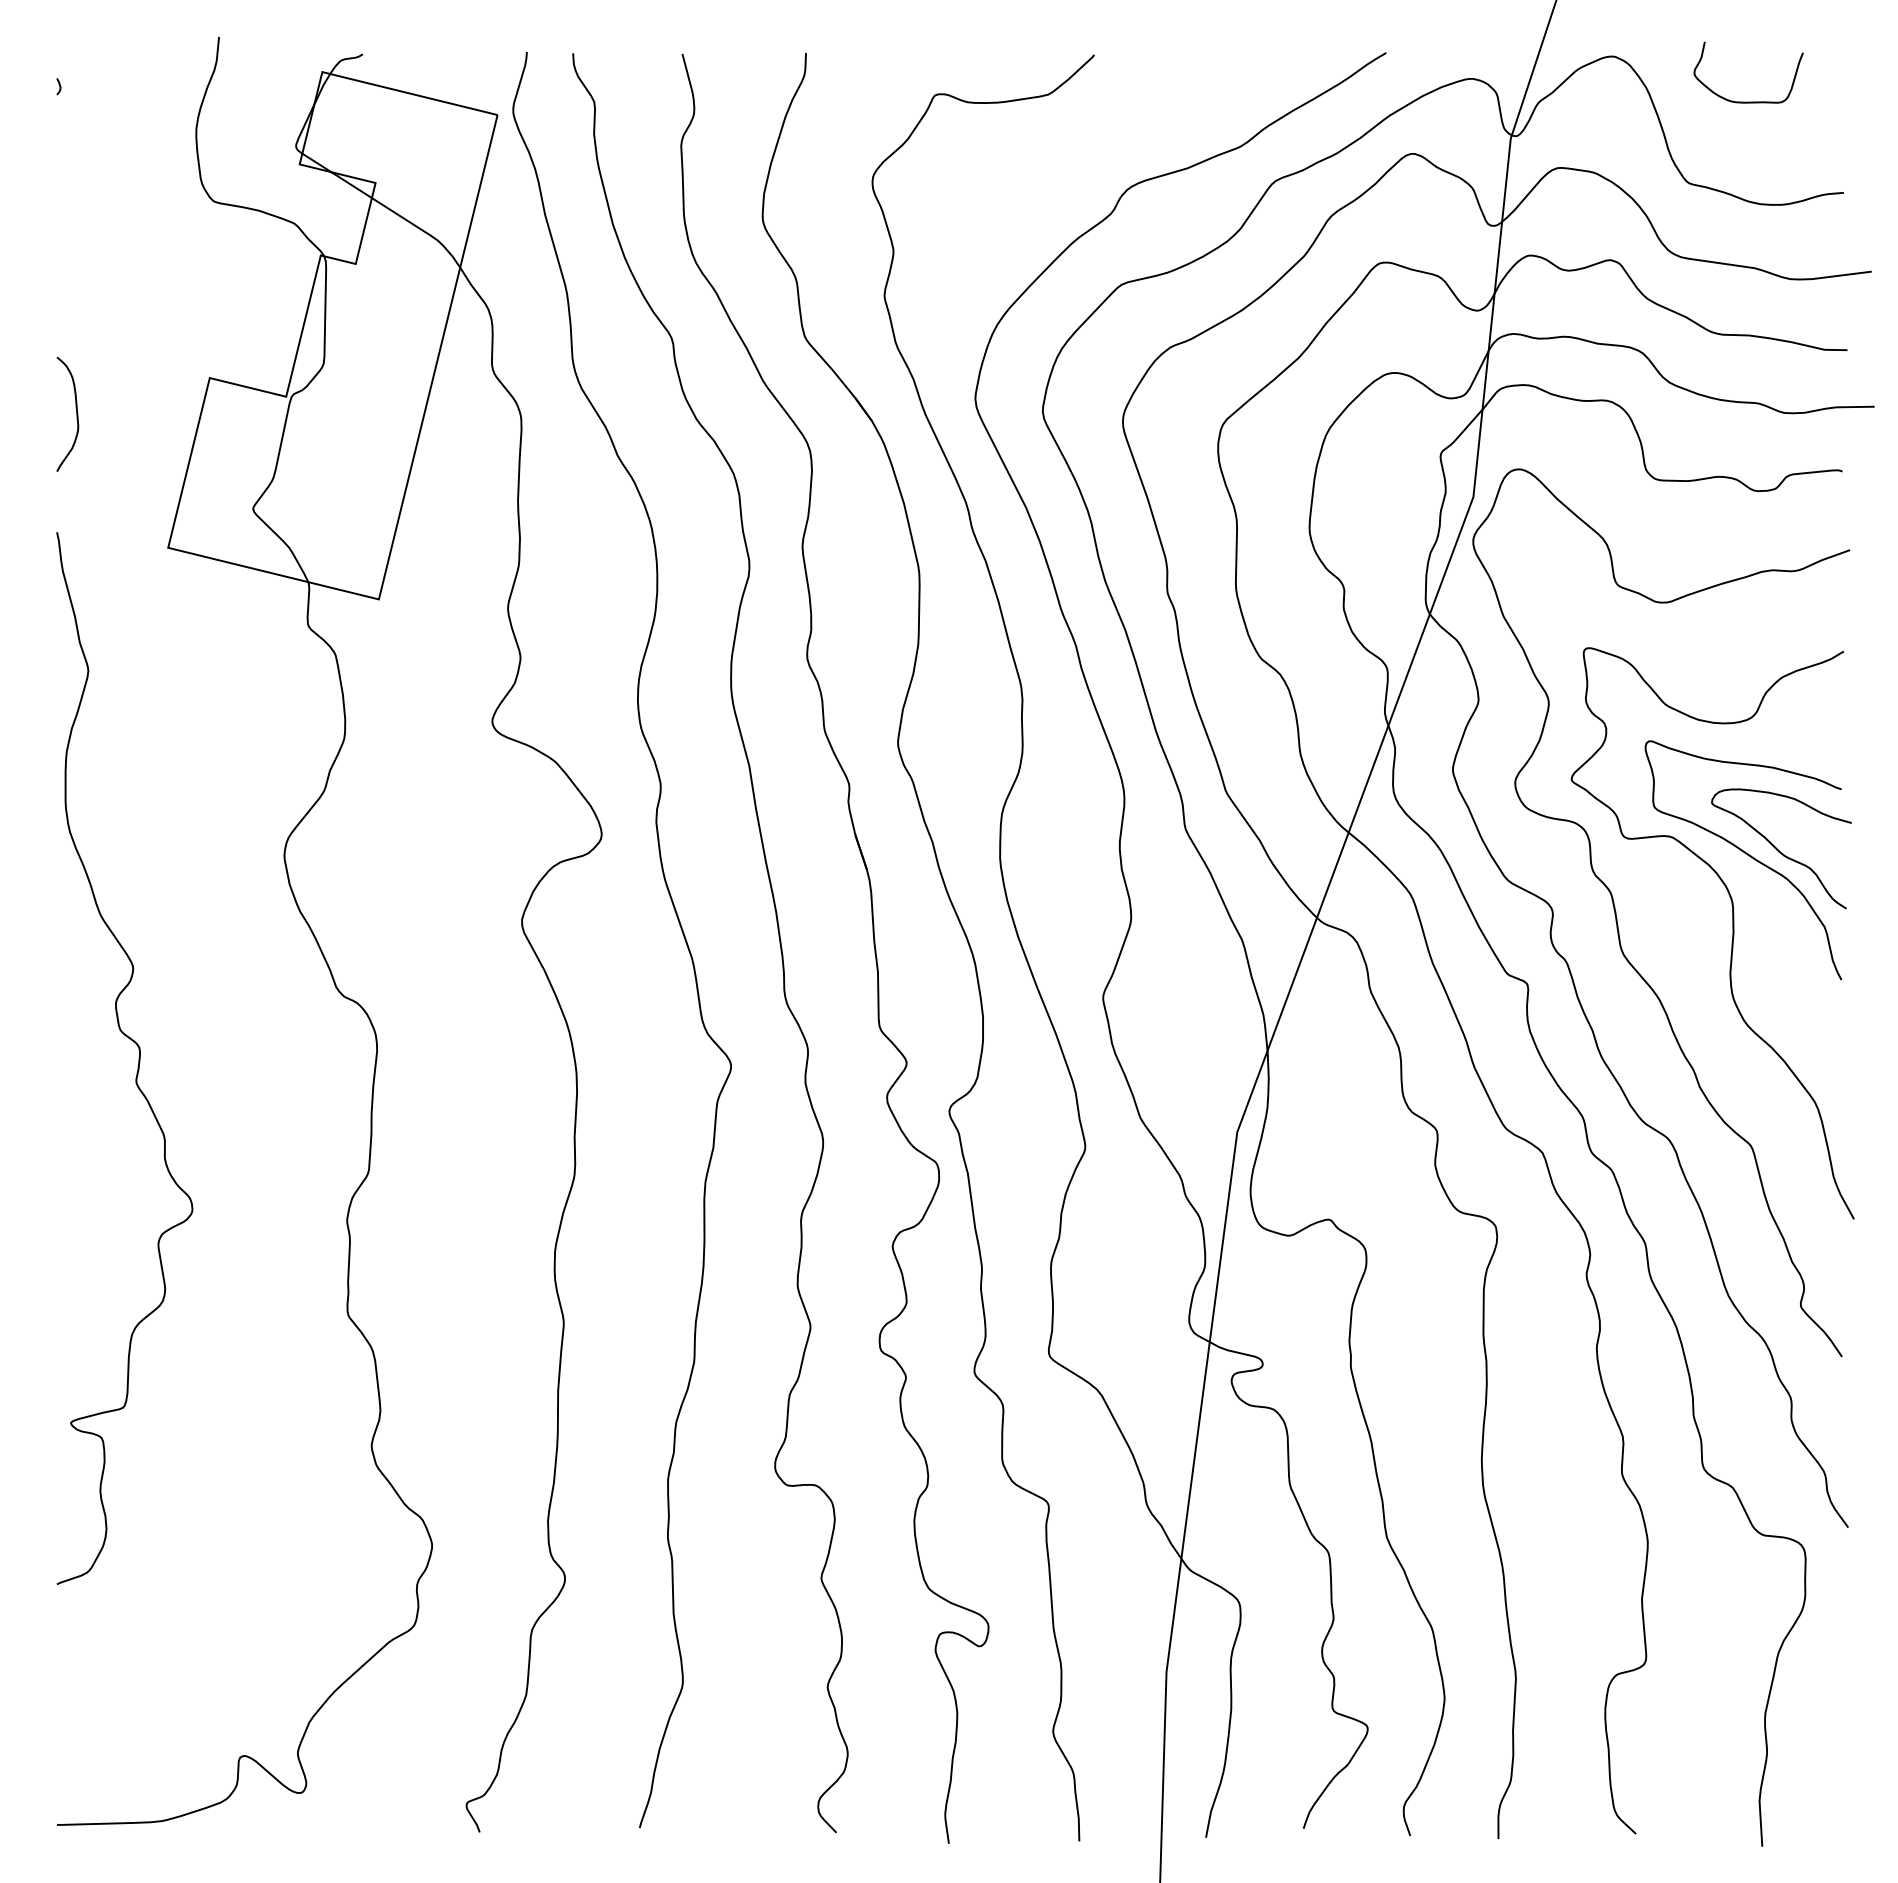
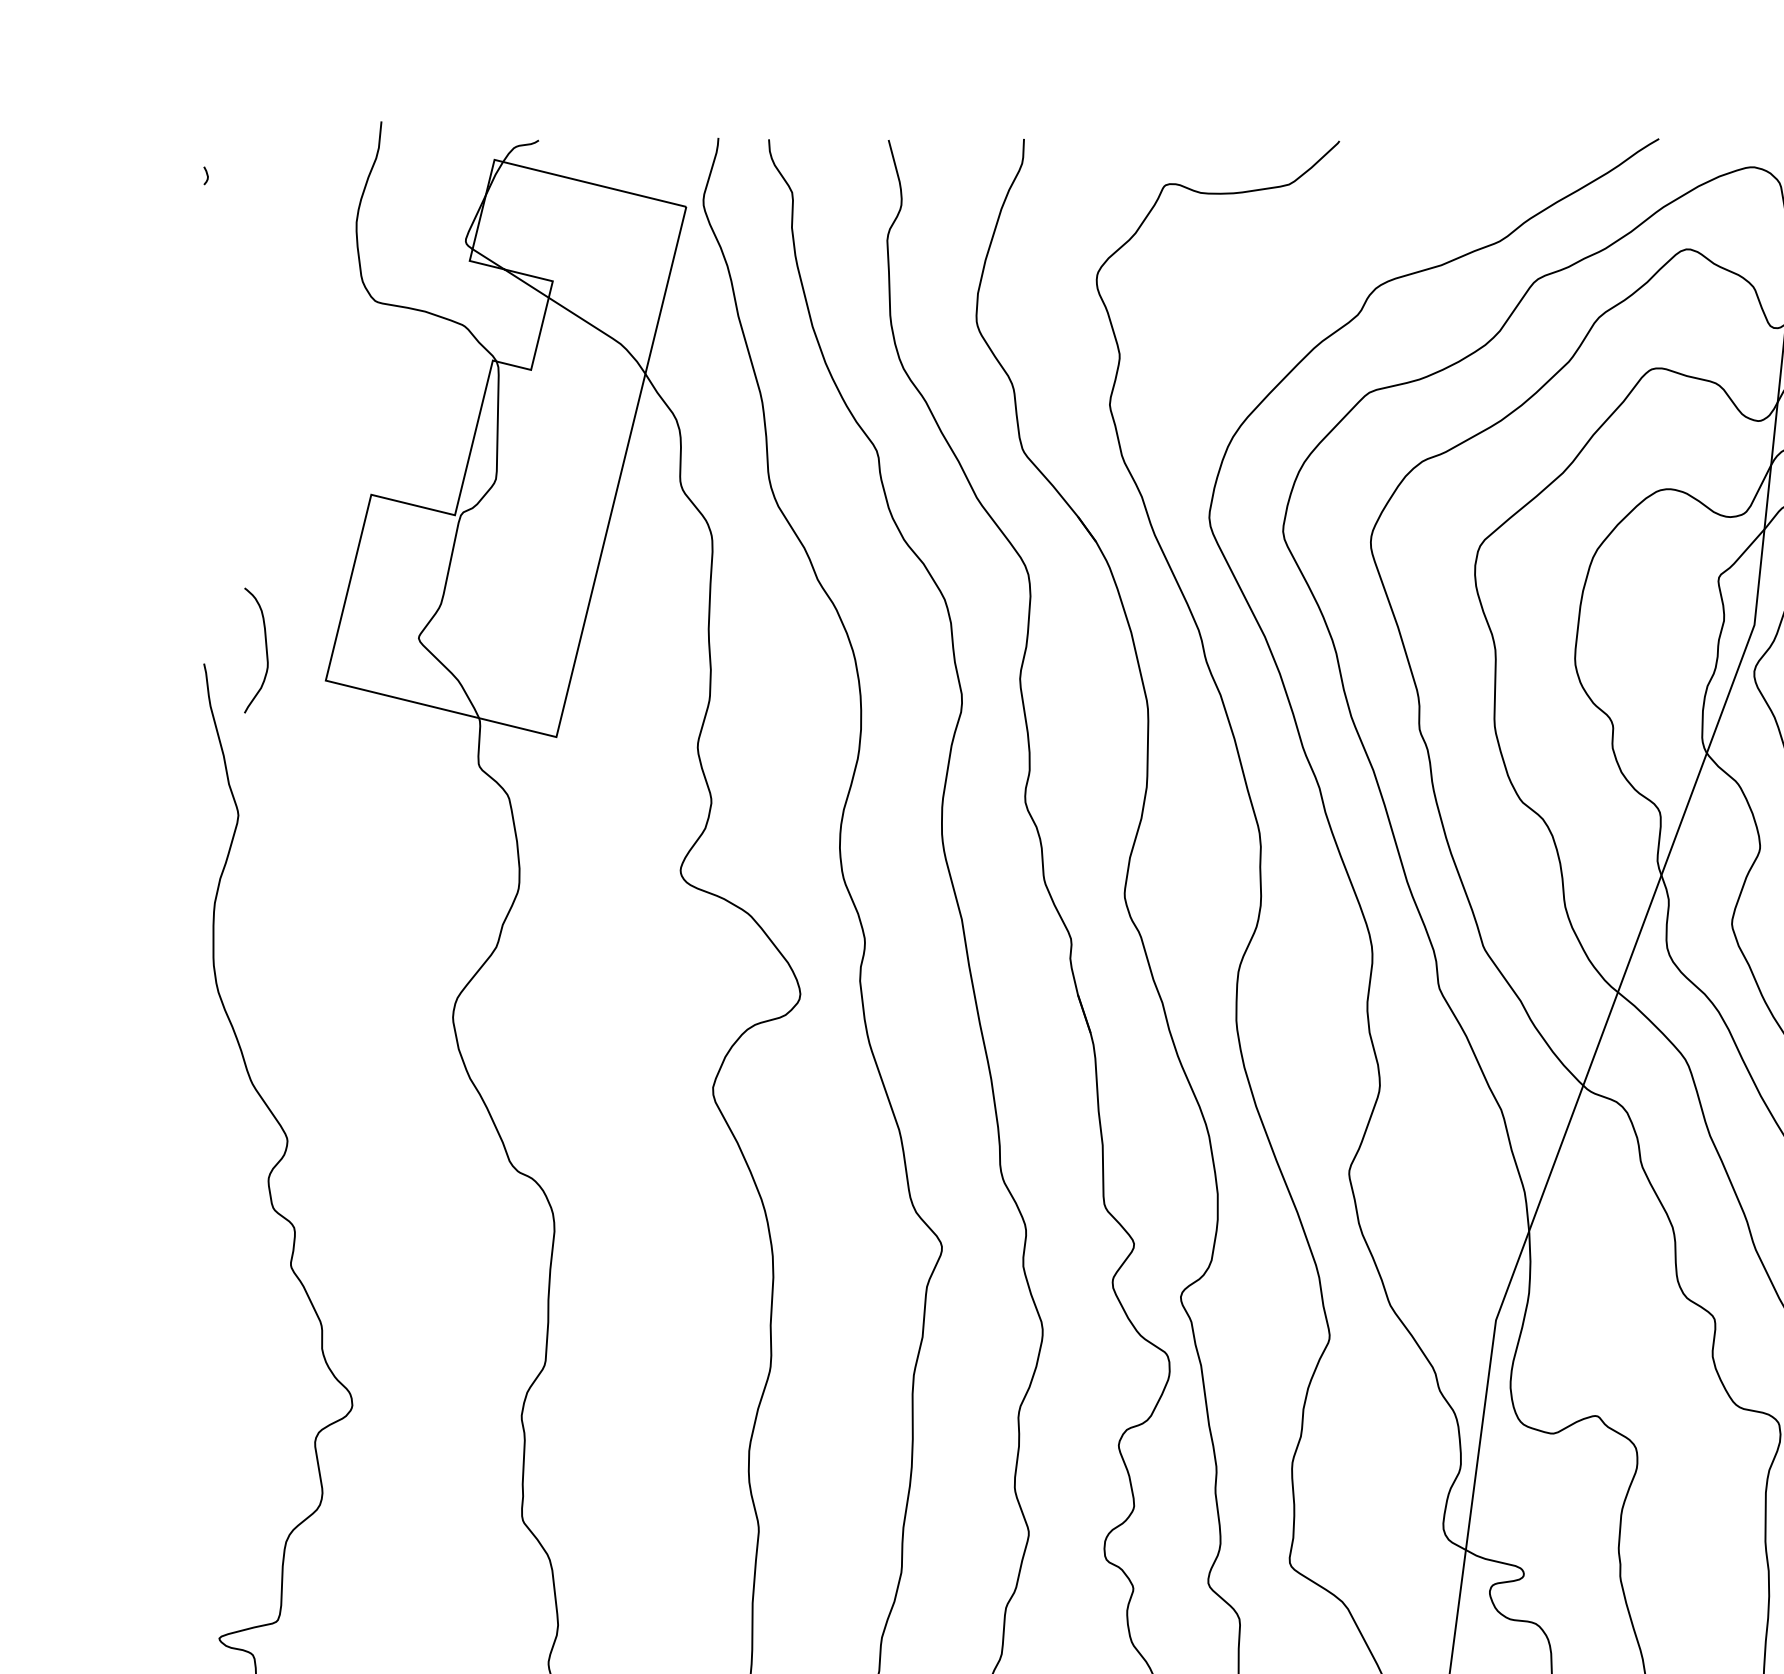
curve: (76, 413) -> (265, 649), moved

